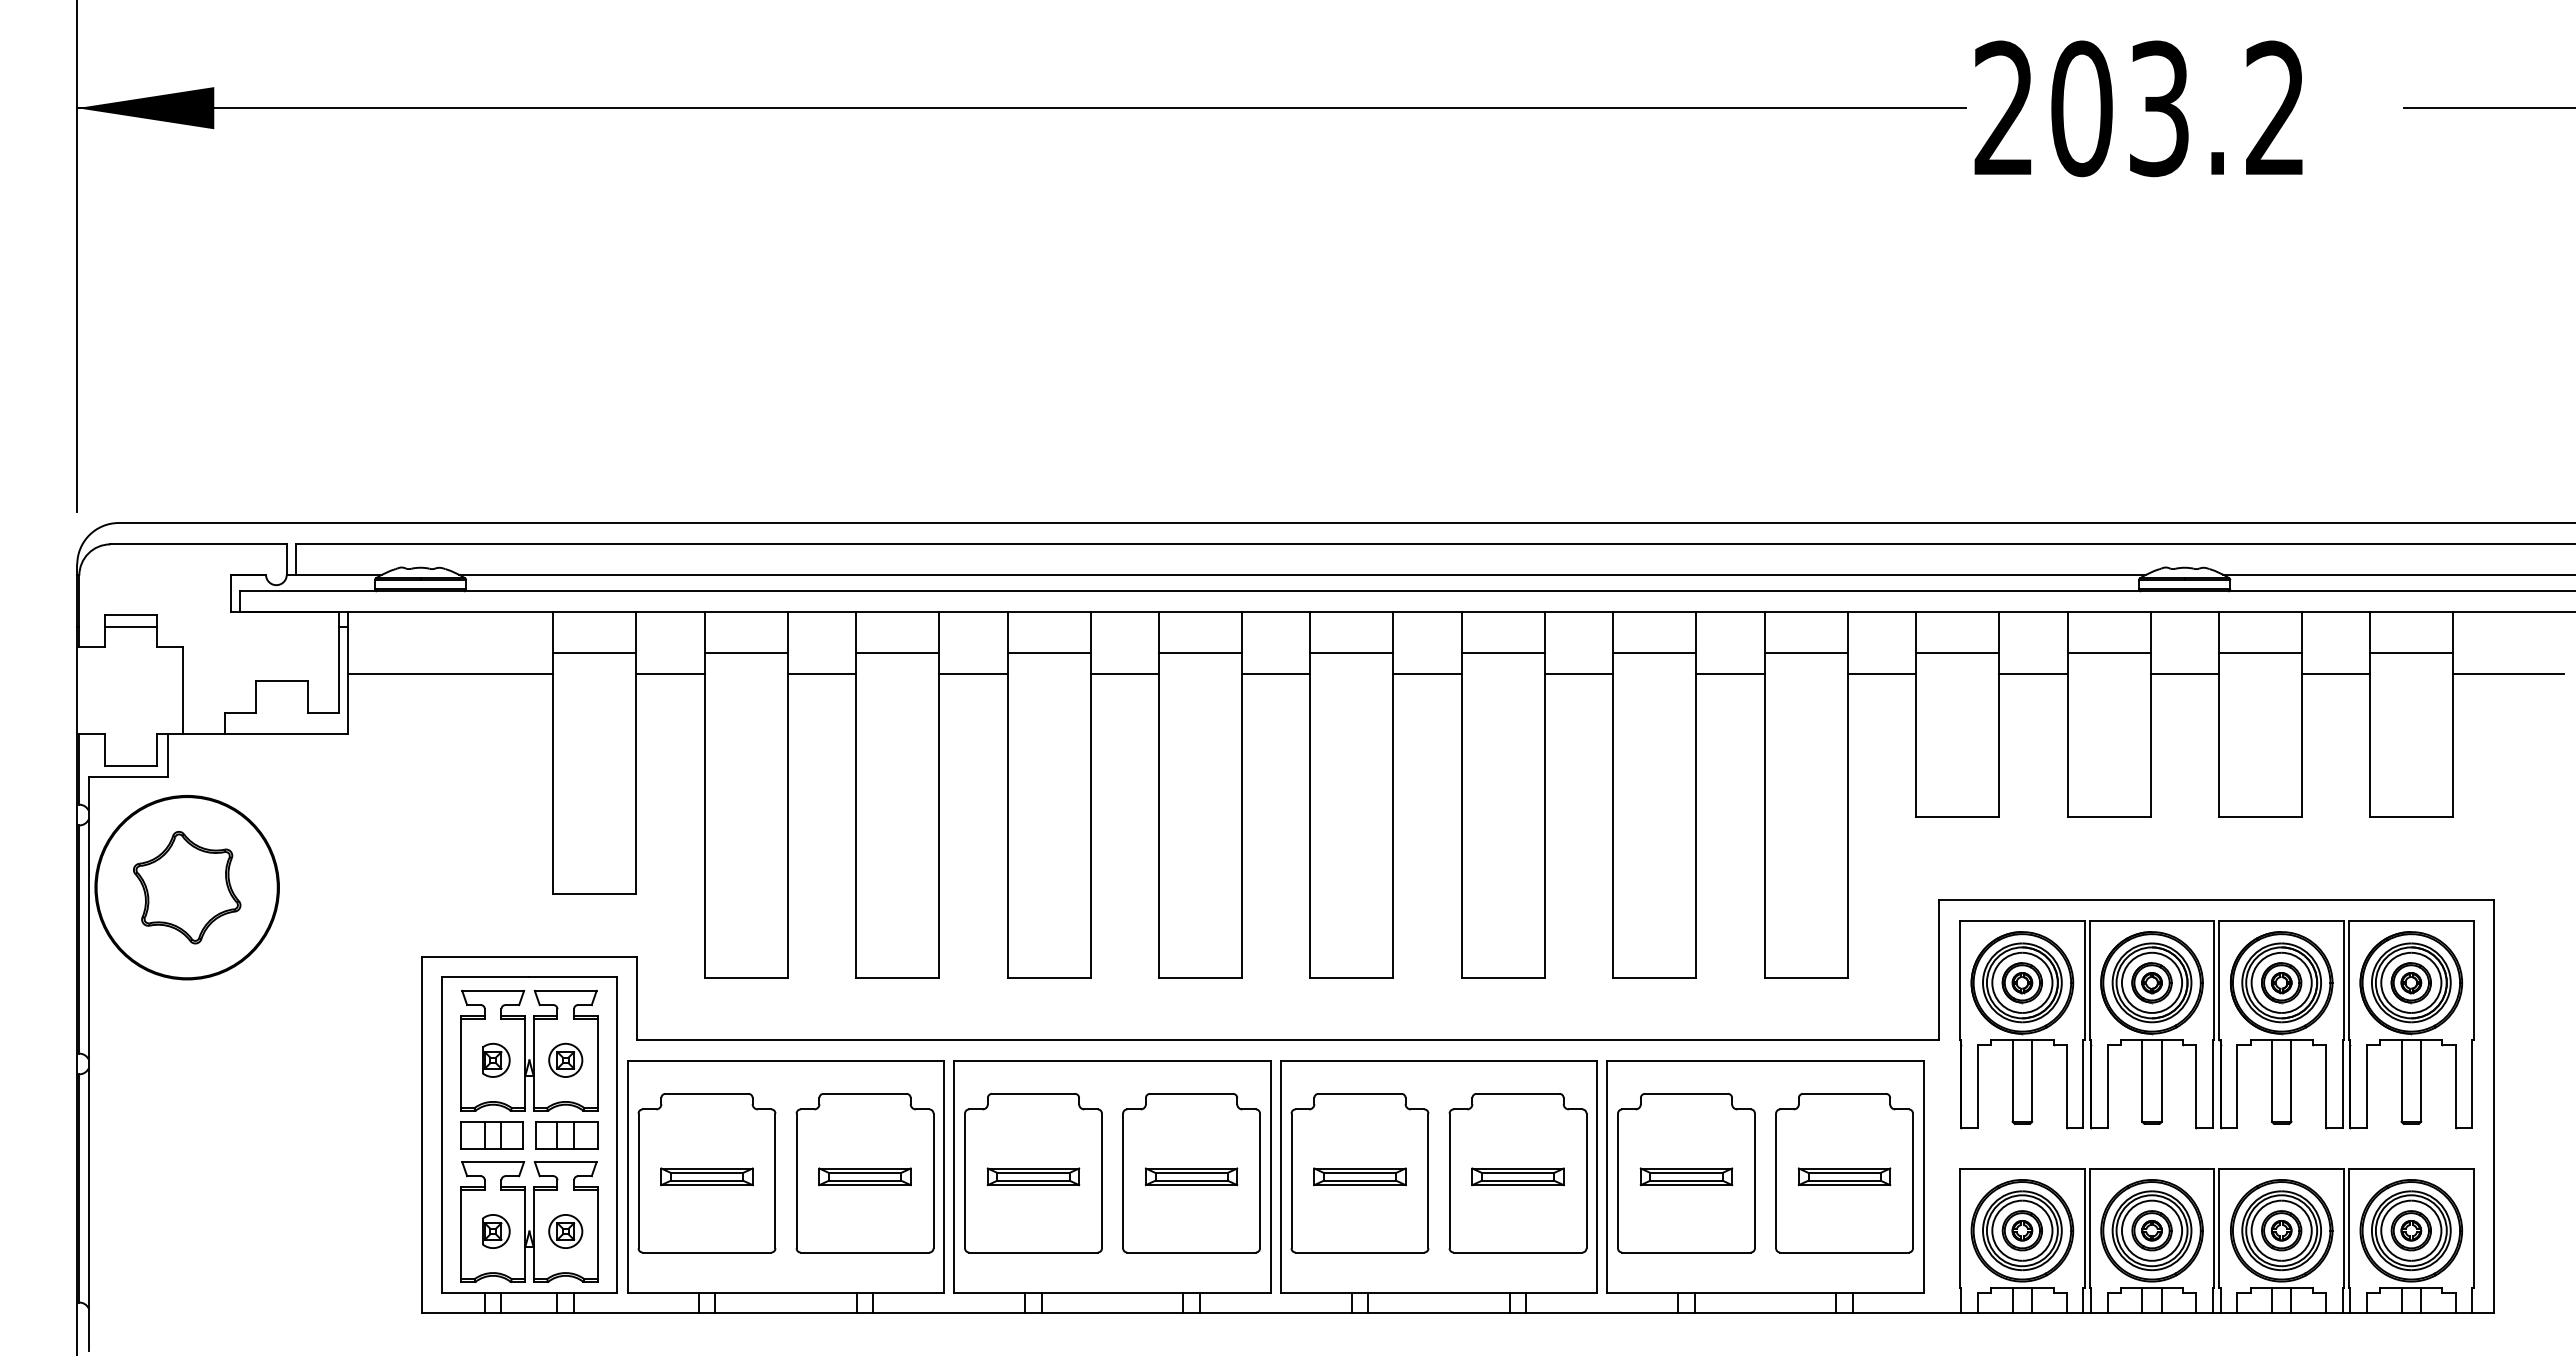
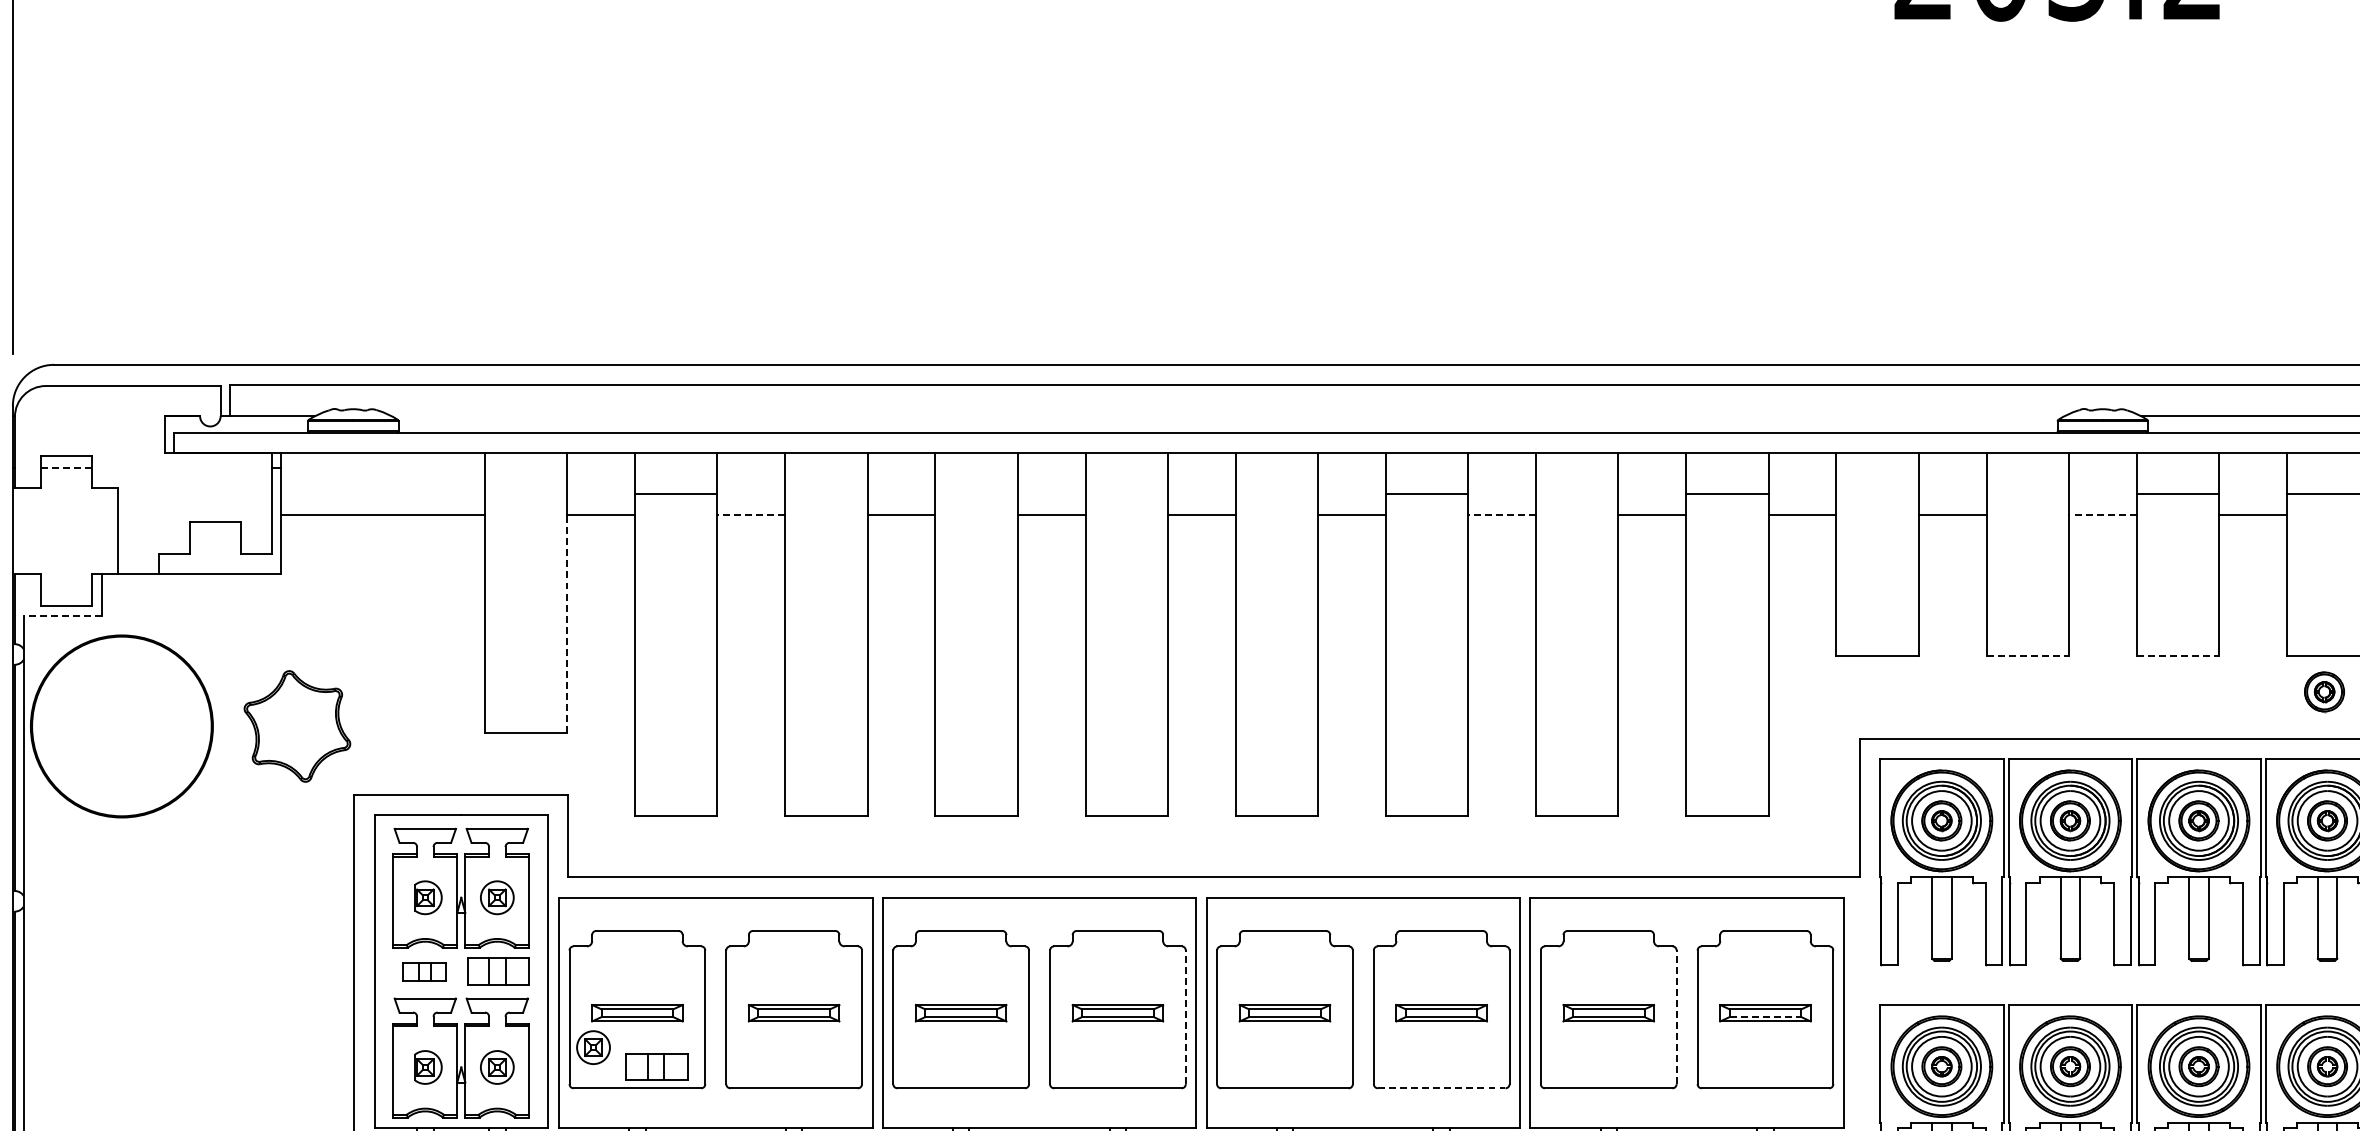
line: (1302, 574) -> (1227, 415), removed
line: (131, 626) -> (66, 467), solid -> dashed
line: (594, 653) -> (525, 494), removed
line: (897, 653) -> (826, 494), removed
line: (1048, 653) -> (976, 494), removed
line: (1200, 653) -> (1126, 494), removed
line: (1351, 653) -> (1276, 494), removed
line: (1654, 653) -> (1577, 494), removed
line: (1957, 653) -> (1877, 494), removed
line: (2108, 653) -> (2027, 494), removed
line: (821, 674) -> (750, 515), solid -> dashed
line: (1578, 674) -> (1501, 515), solid -> dashed
line: (2184, 674) -> (2102, 515), solid -> dashed
line: (127, 776) -> (62, 616), solid -> dashed
line: (636, 783) -> (567, 623), solid -> dashed
line: (2109, 816) -> (2028, 655), solid -> dashed
line: (2260, 816) -> (2177, 655), solid -> dashed
part: (2407, 853) -> (2323, 692), added
part: (187, 887) -> (297, 726), moved
part: (491, 1135) -> (423, 972), size x0.7
line: (1260, 1180) -> (1186, 1016), solid -> dashed
line: (1754, 1180) -> (1676, 1016), solid -> dashed
line: (1845, 1180) -> (1766, 1016), solid -> dashed
part: (662, 1211) -> (593, 1047), added
part: (726, 1231) -> (656, 1067), added
line: (1518, 1252) -> (1442, 1088), solid -> dashed

